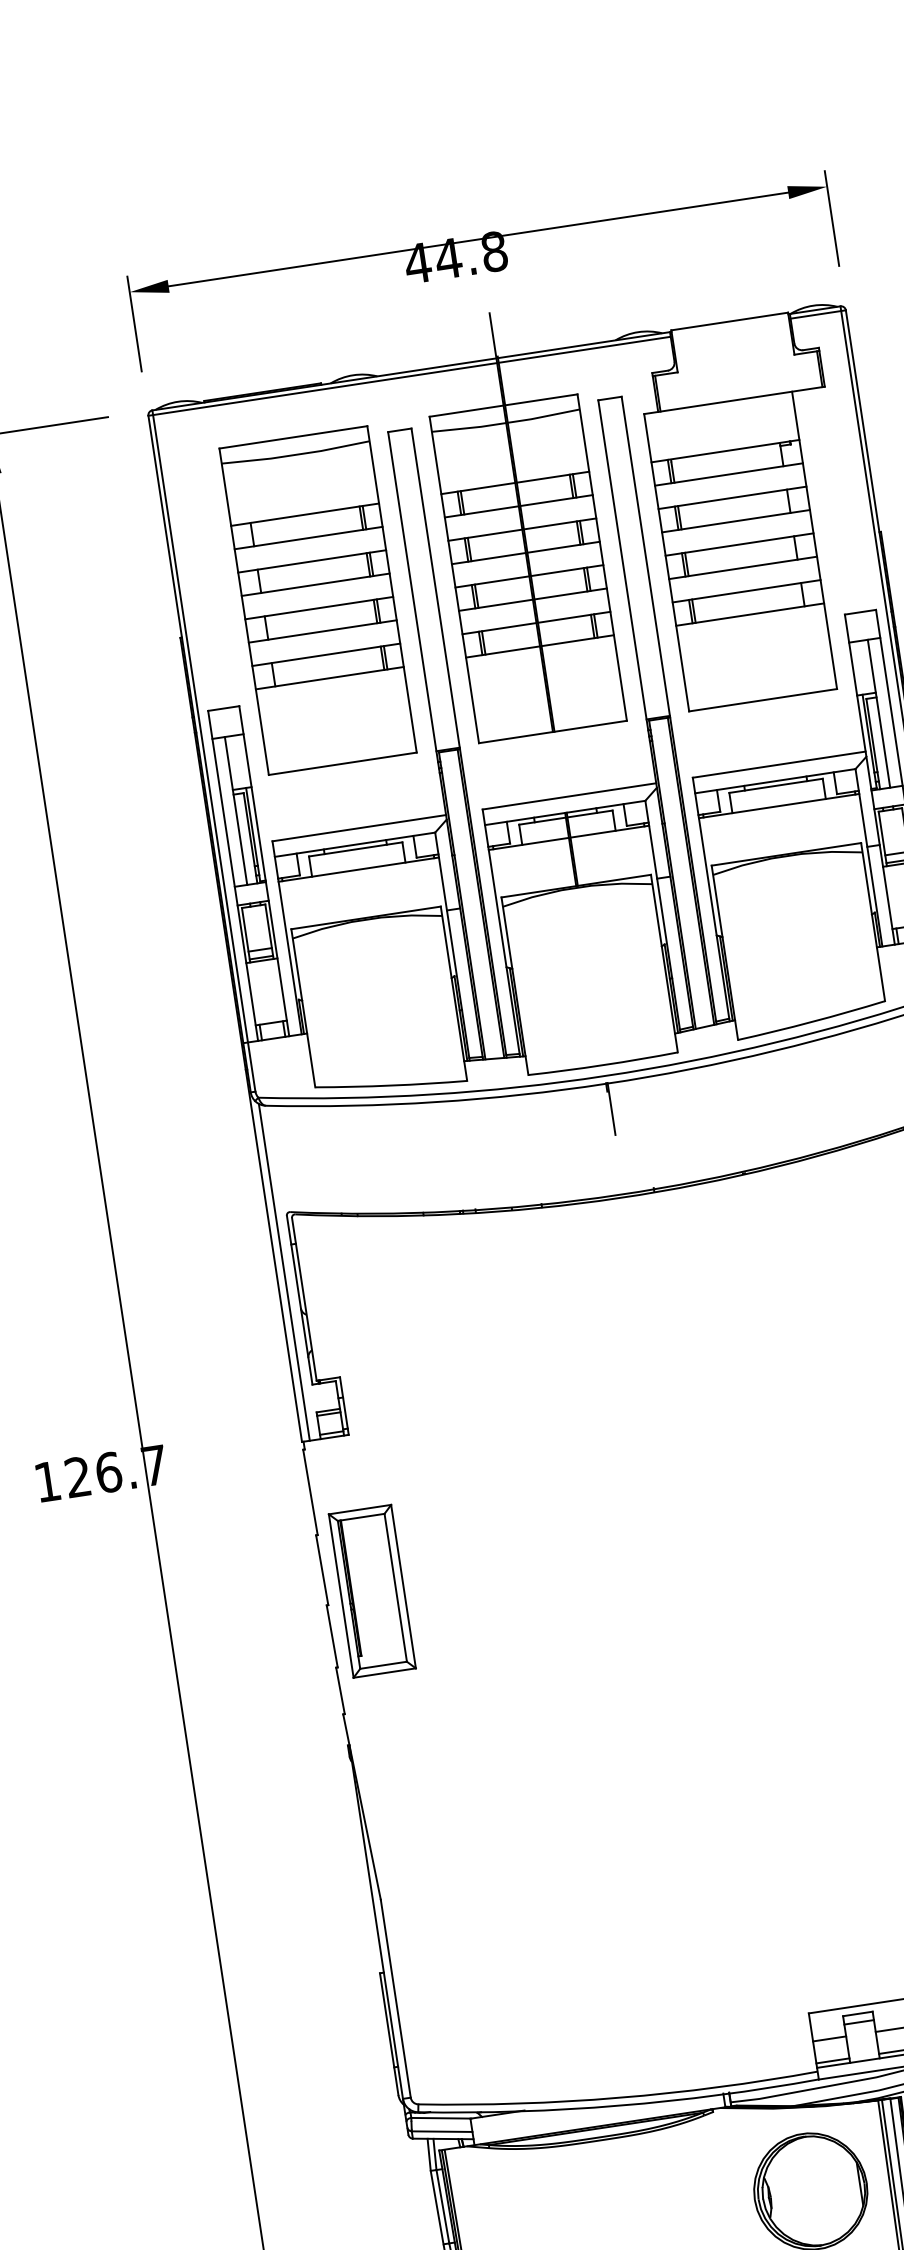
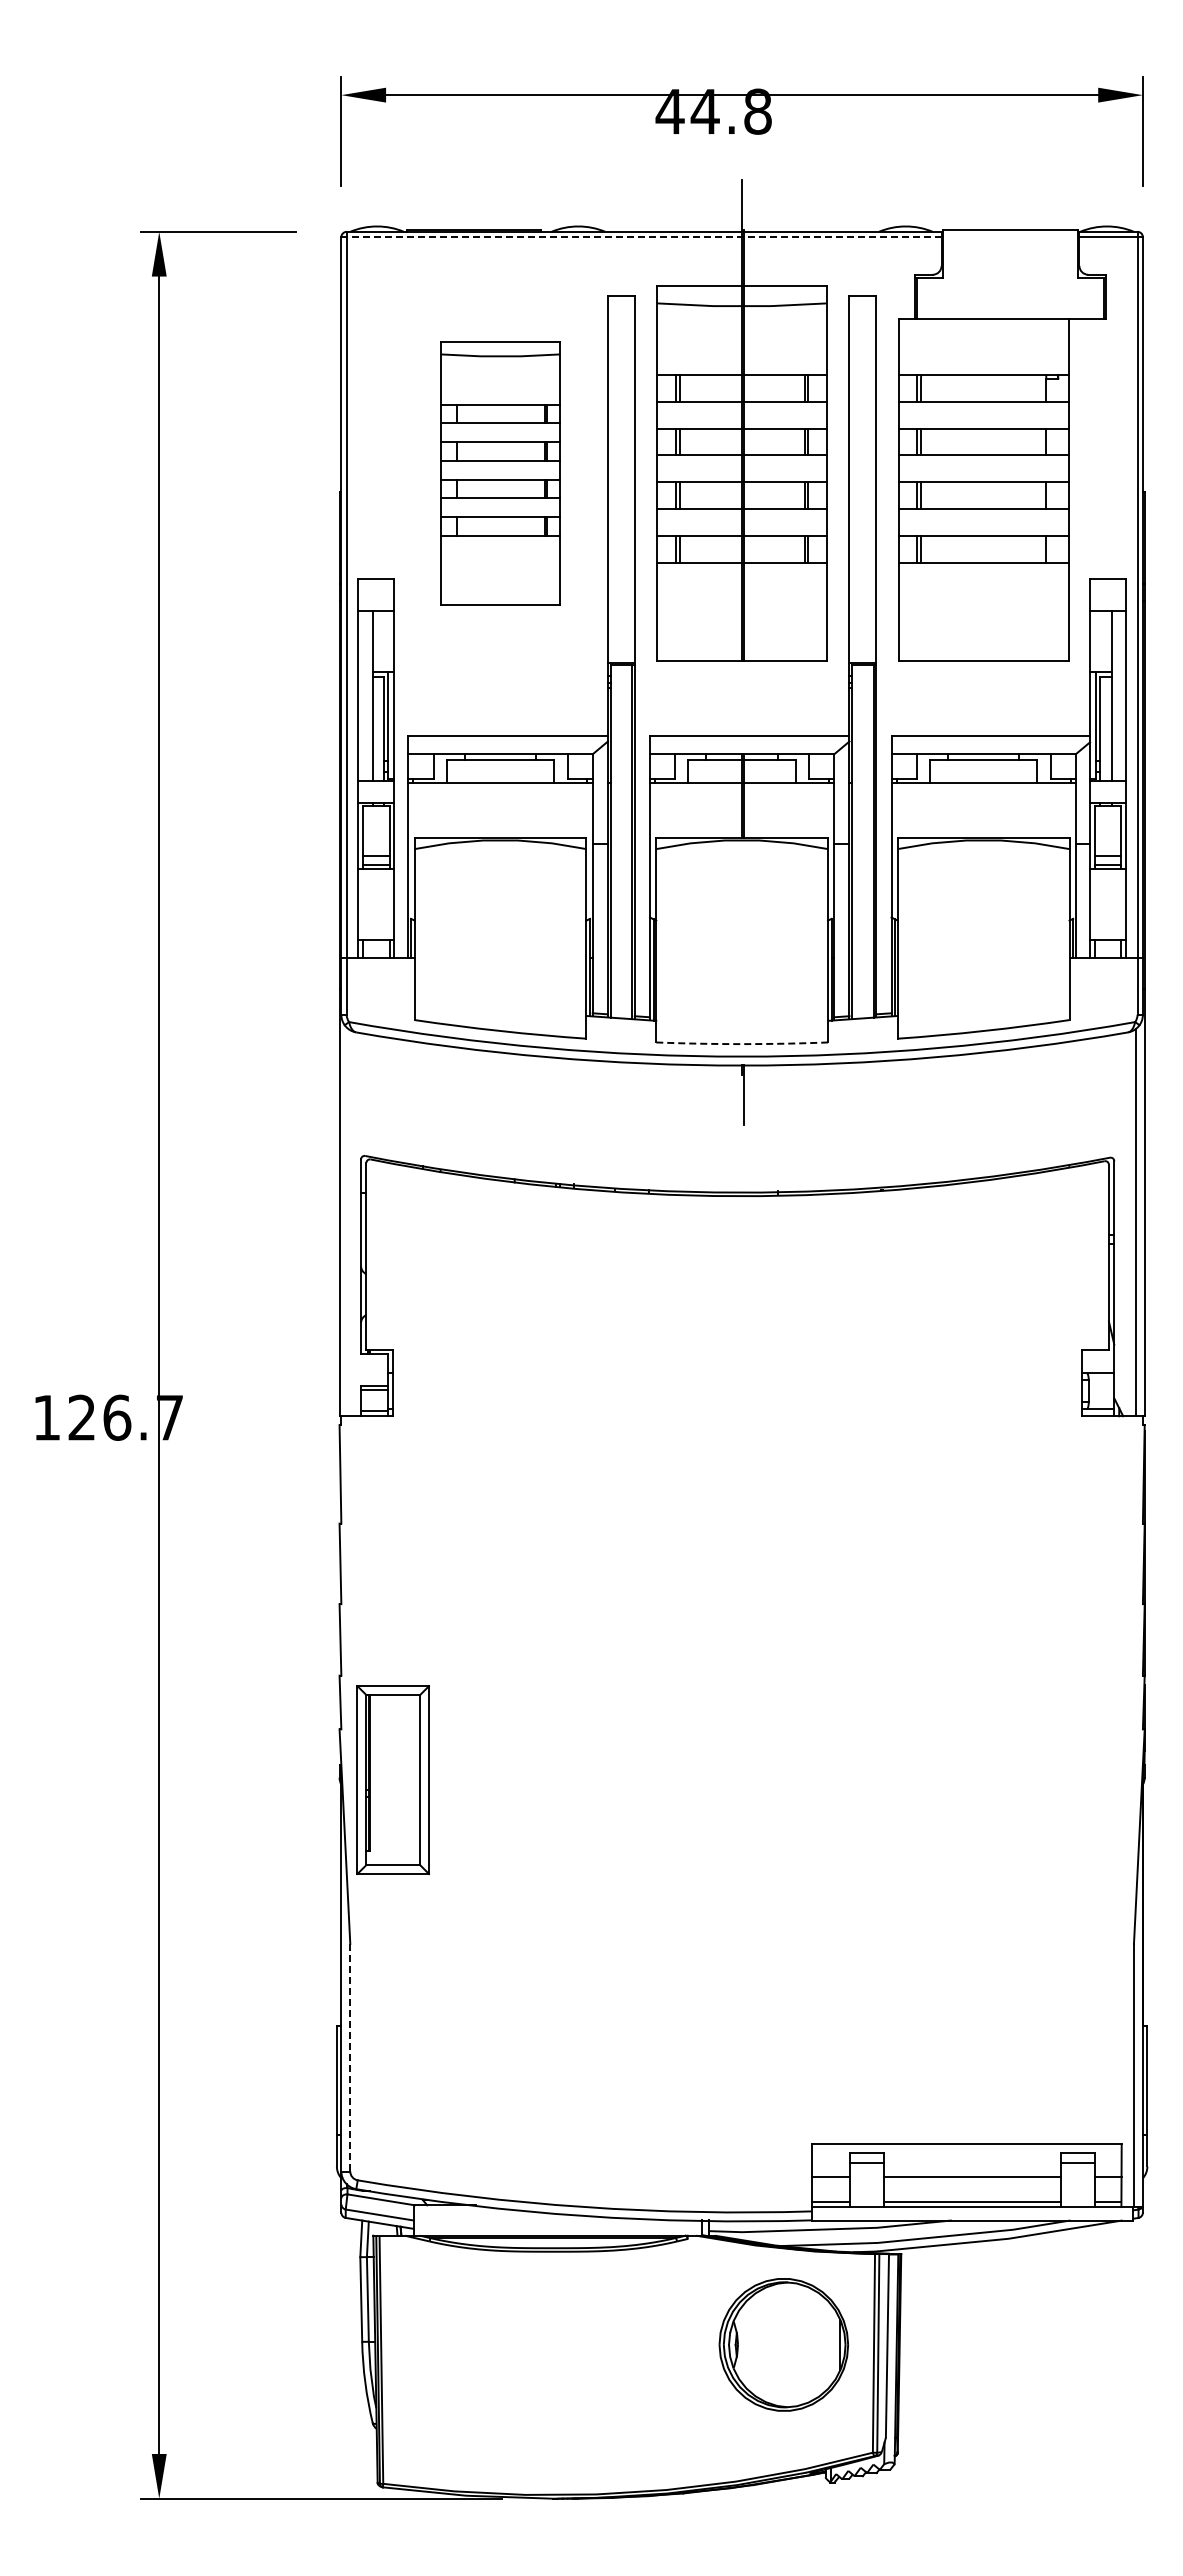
line: (408, 376) -> (640, 237), solid -> dashed
part: (317, 600) -> (500, 473), size x0.7
arc: (603, 1065) -> (742, 1044), solid -> dashed
line: (284, 1272) -> (348, 1222), removed
part: (372, 1591) -> (393, 1780), moved
line: (395, 1998) -> (350, 2057), solid -> dashed

